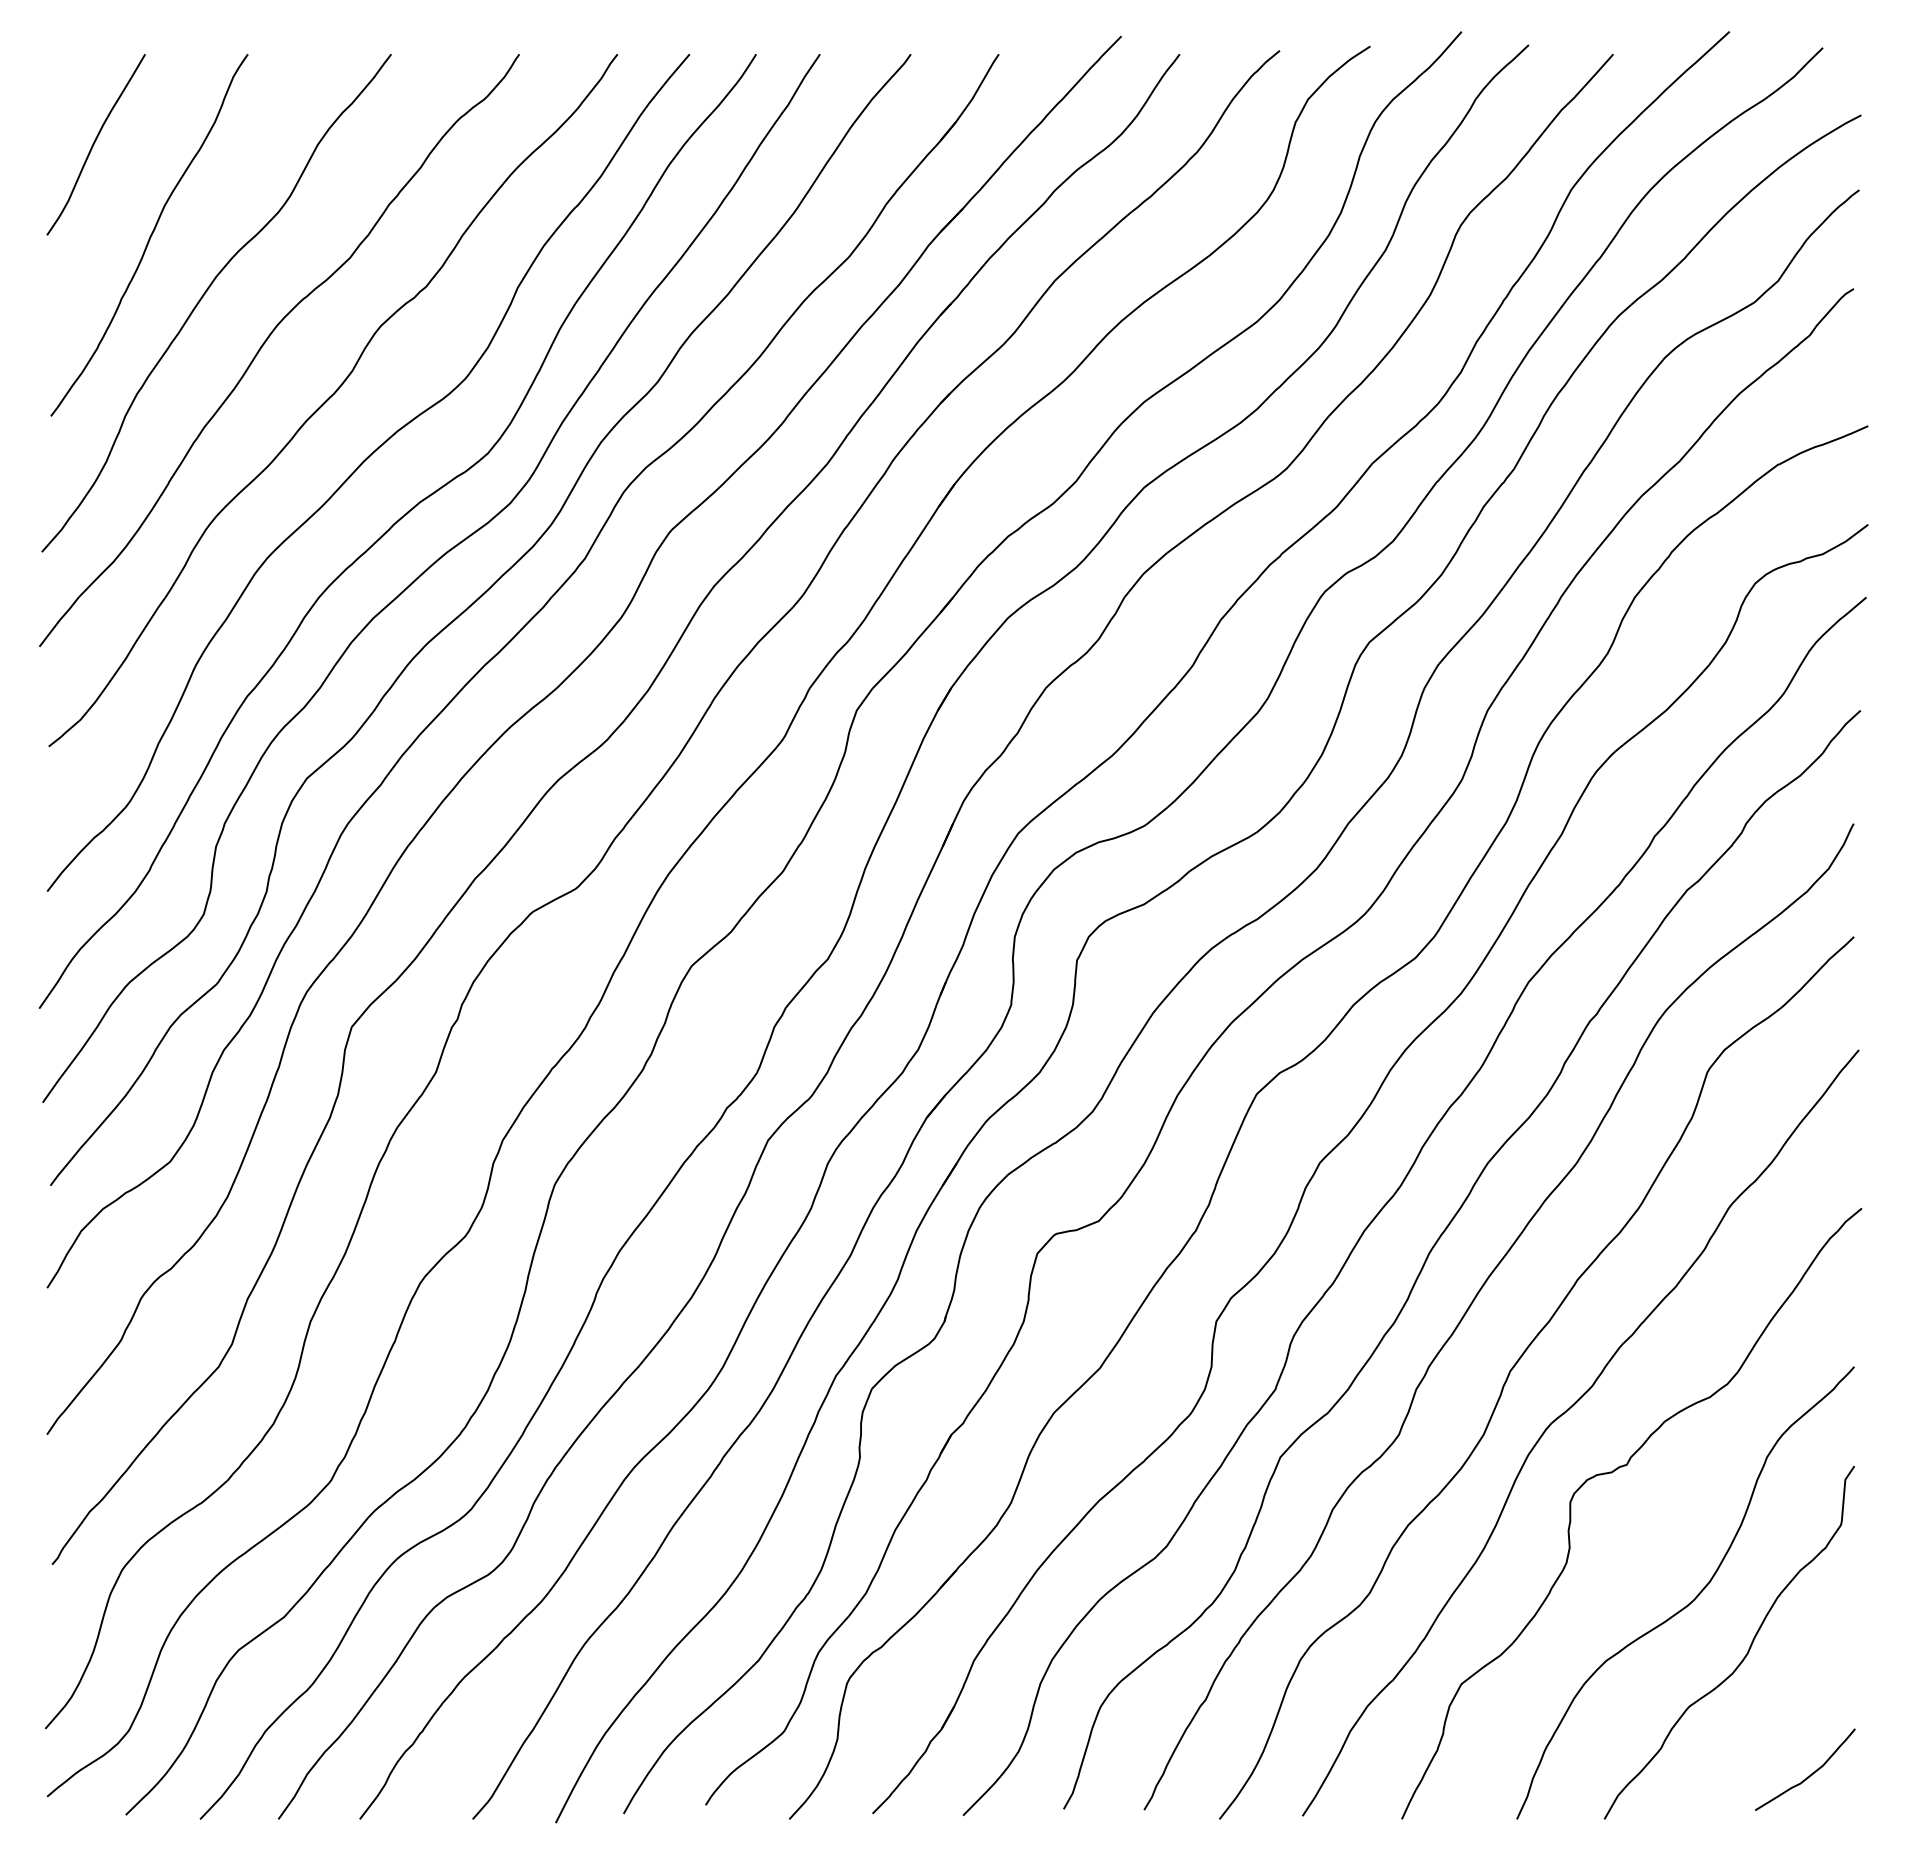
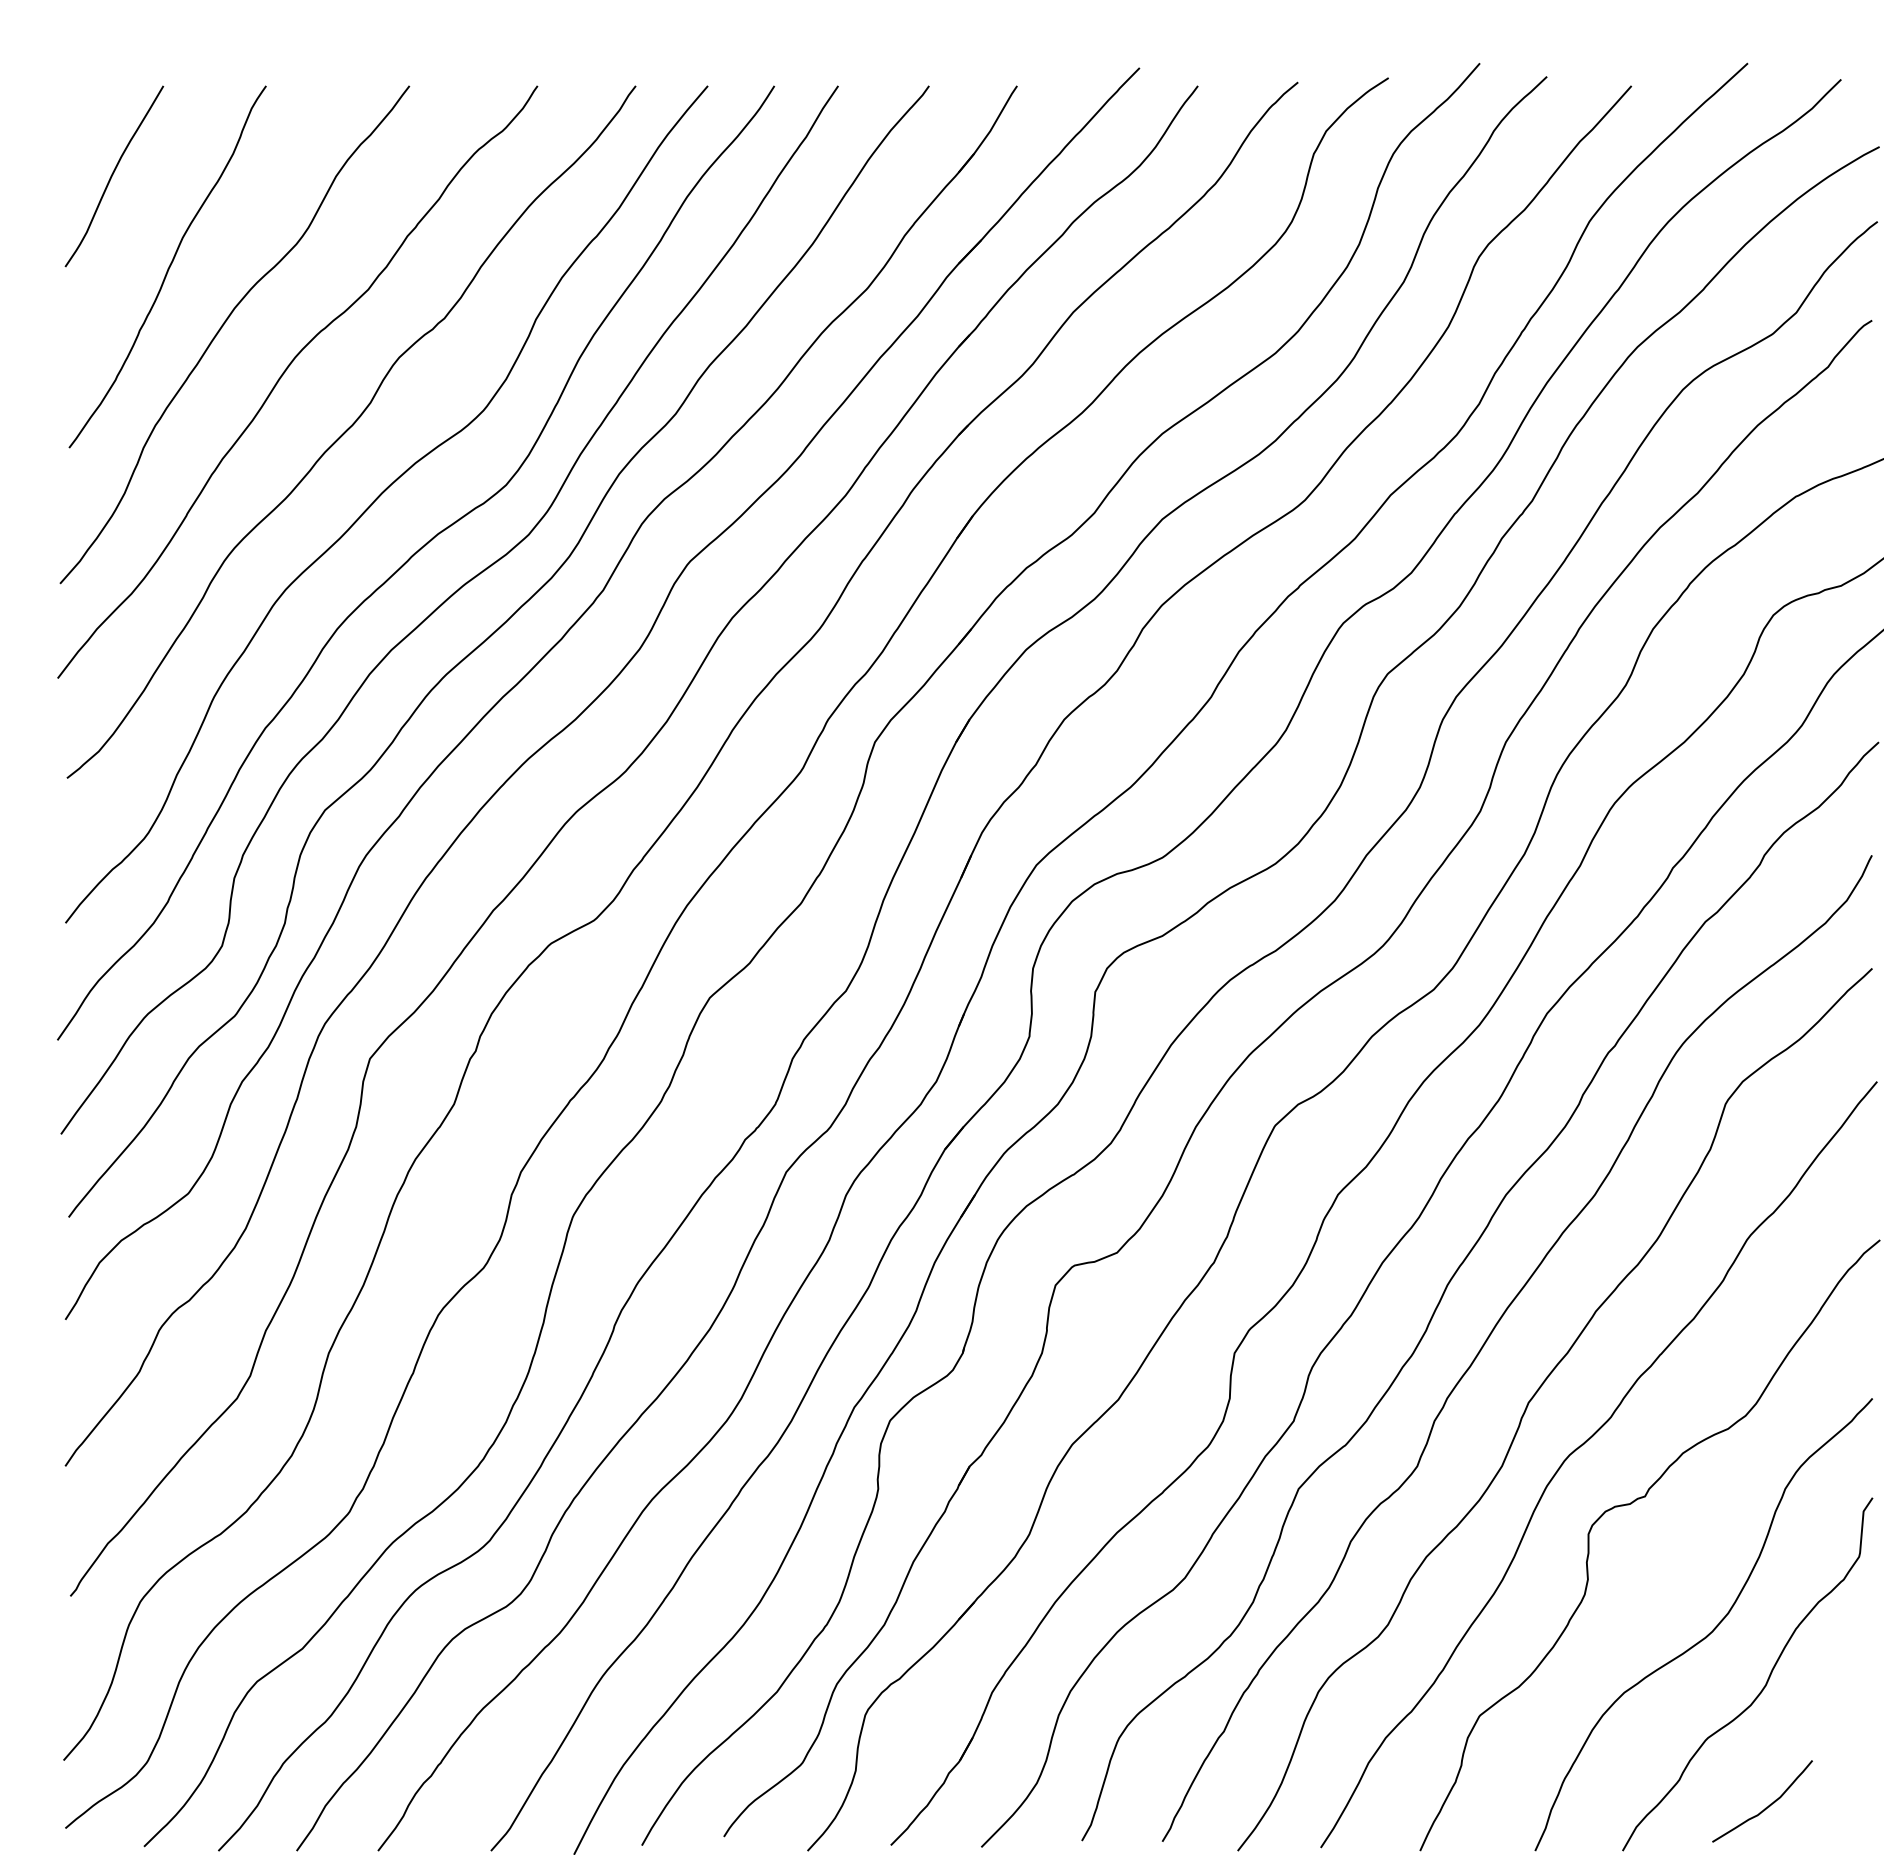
curve: (1810, 1774) -> (1767, 1806), moved

